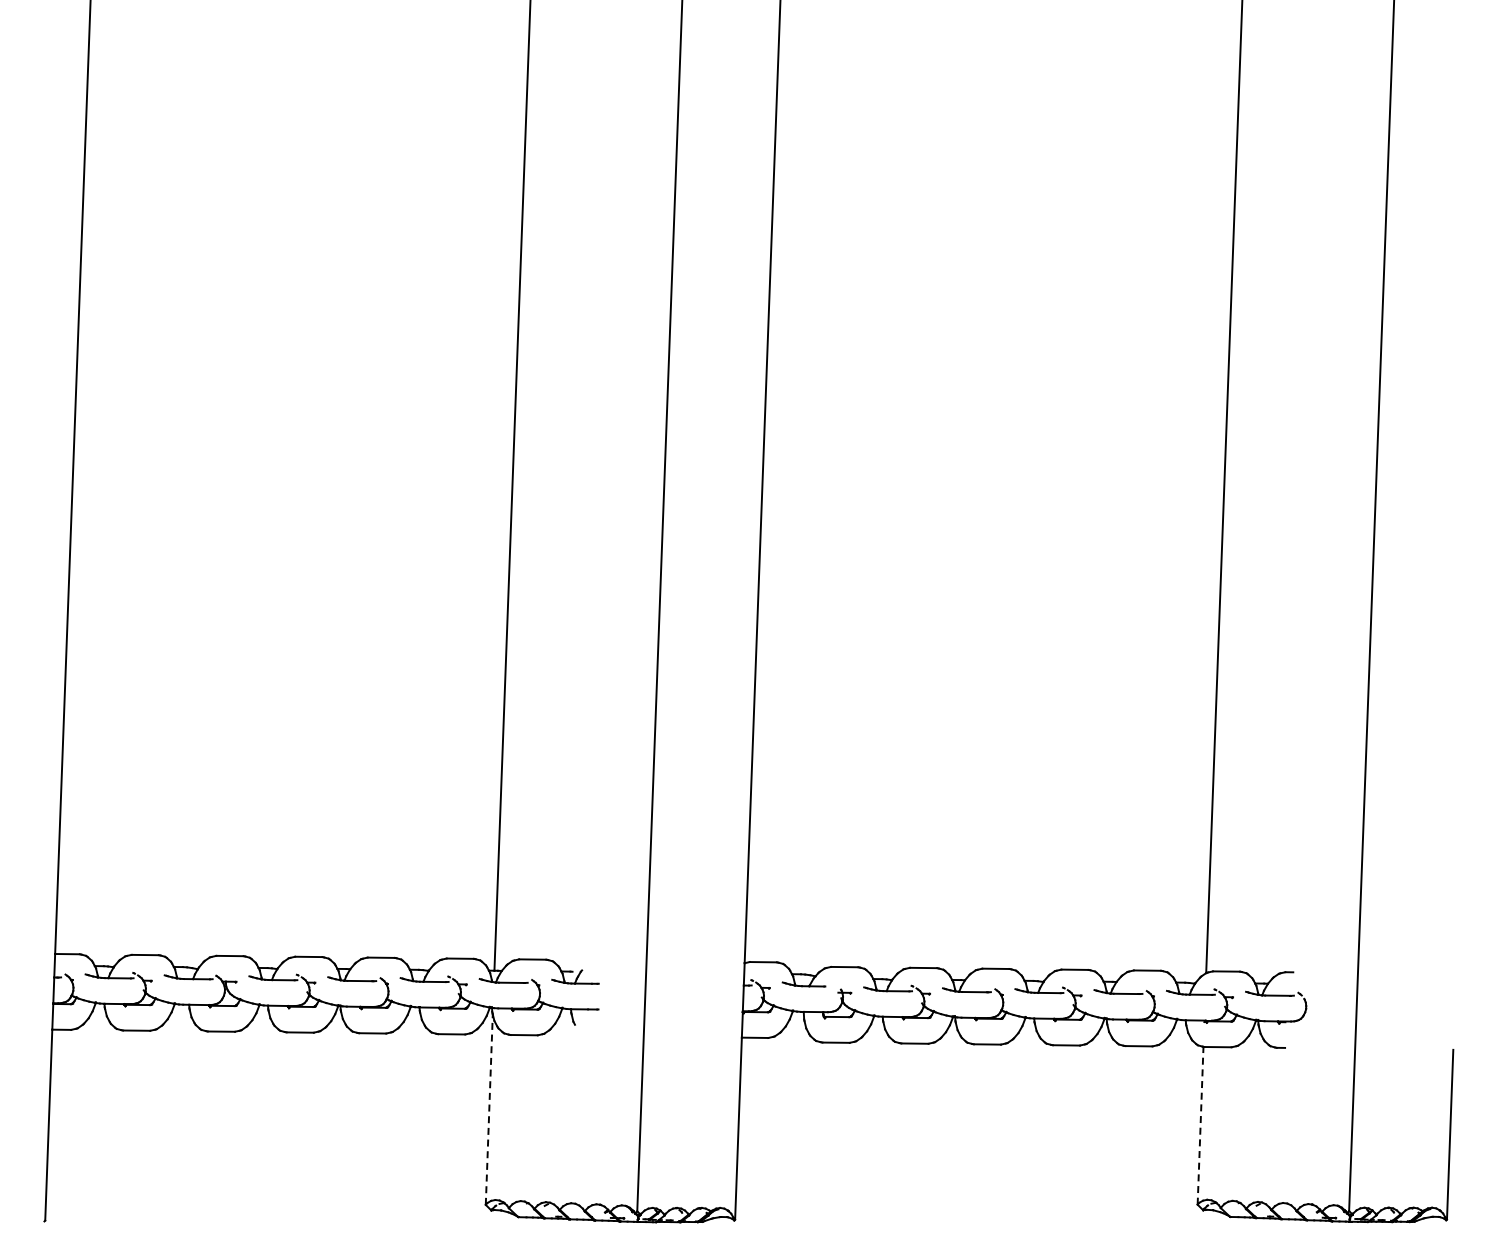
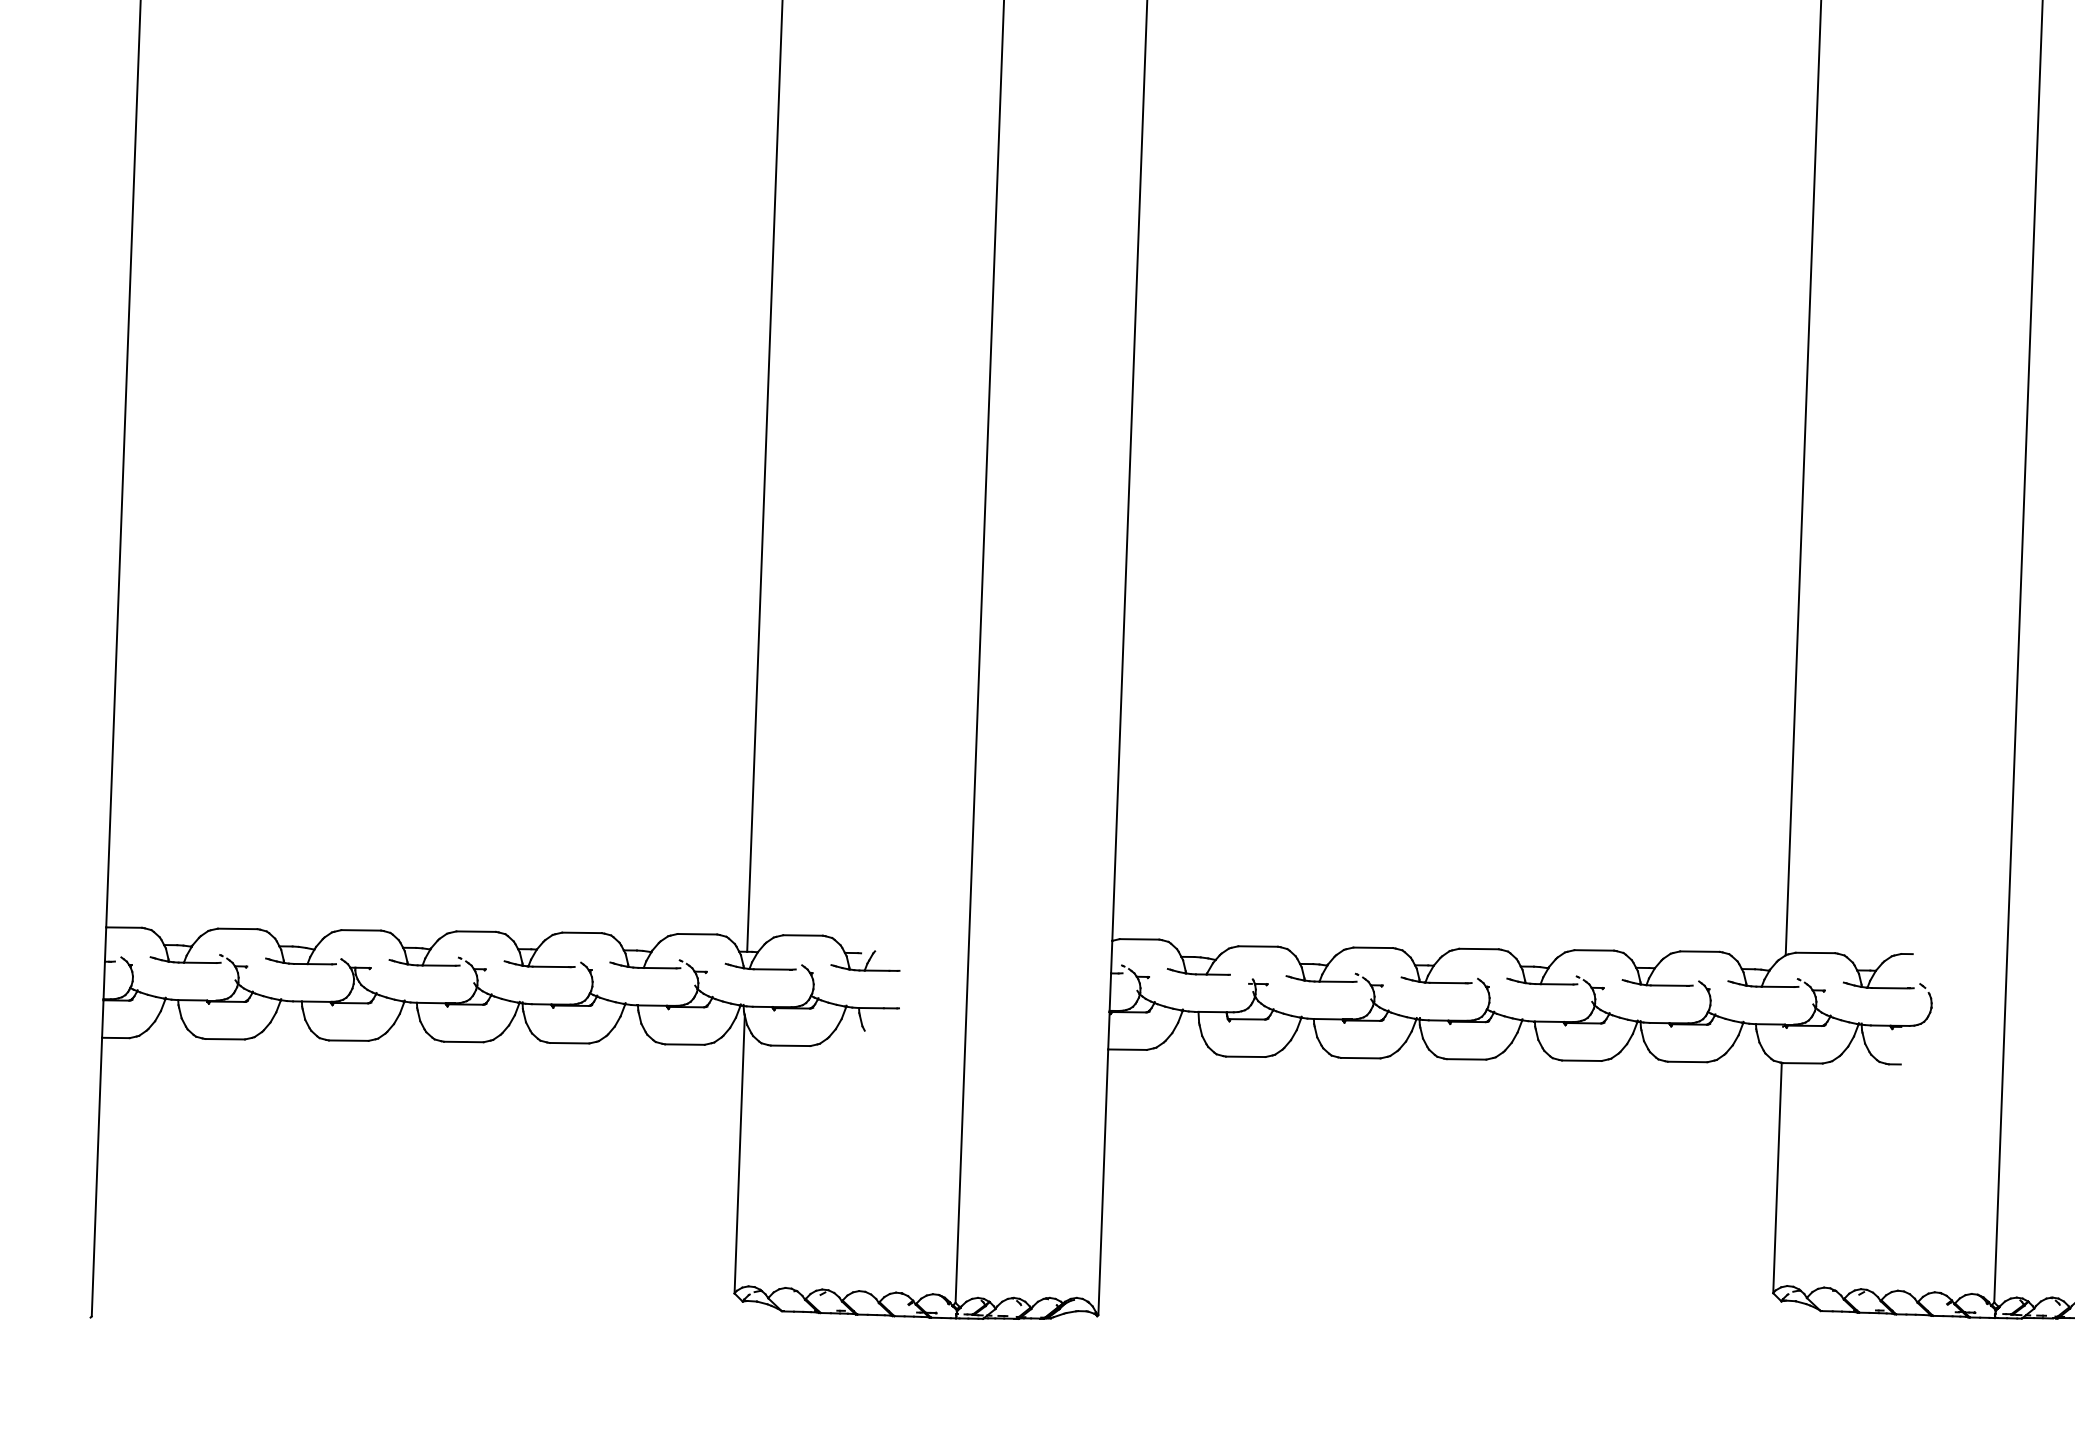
line: (489, 1109) -> (739, 1154), dashed -> solid
line: (1200, 1125) -> (1777, 1177), dashed -> solid

